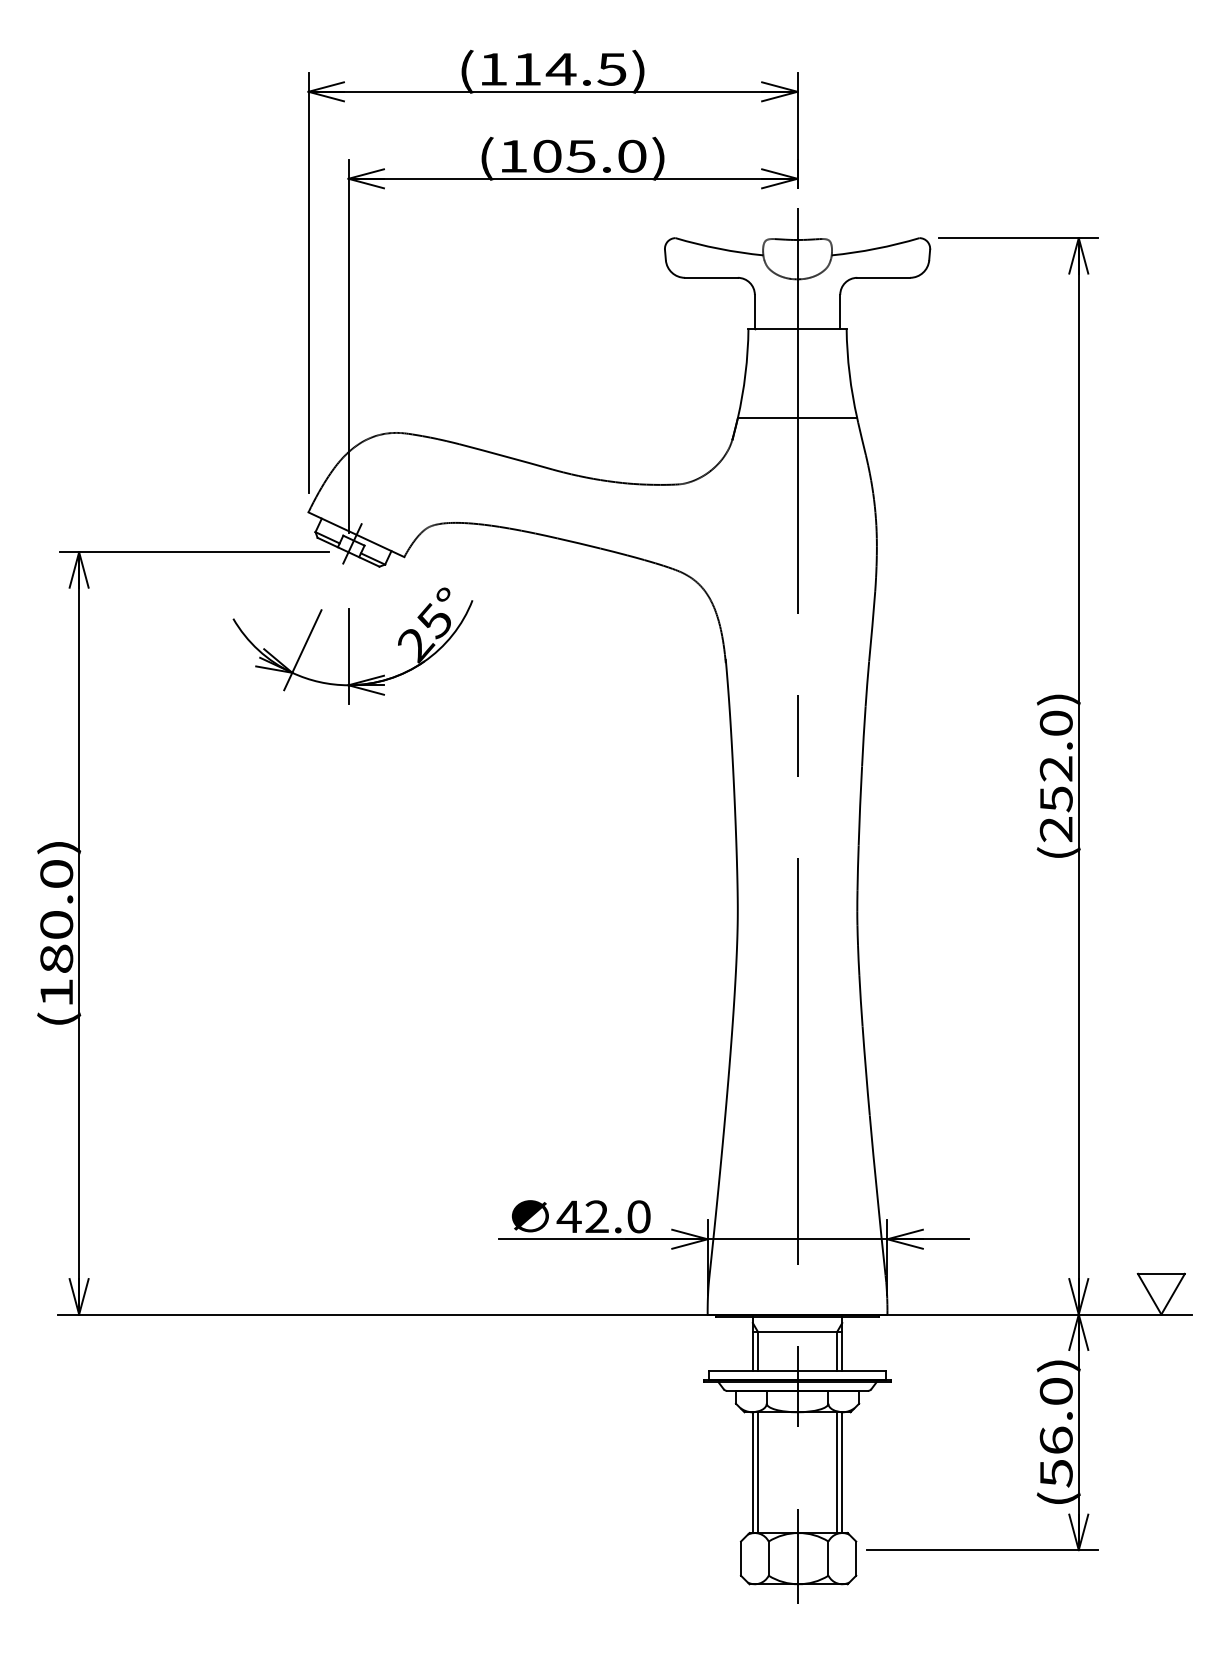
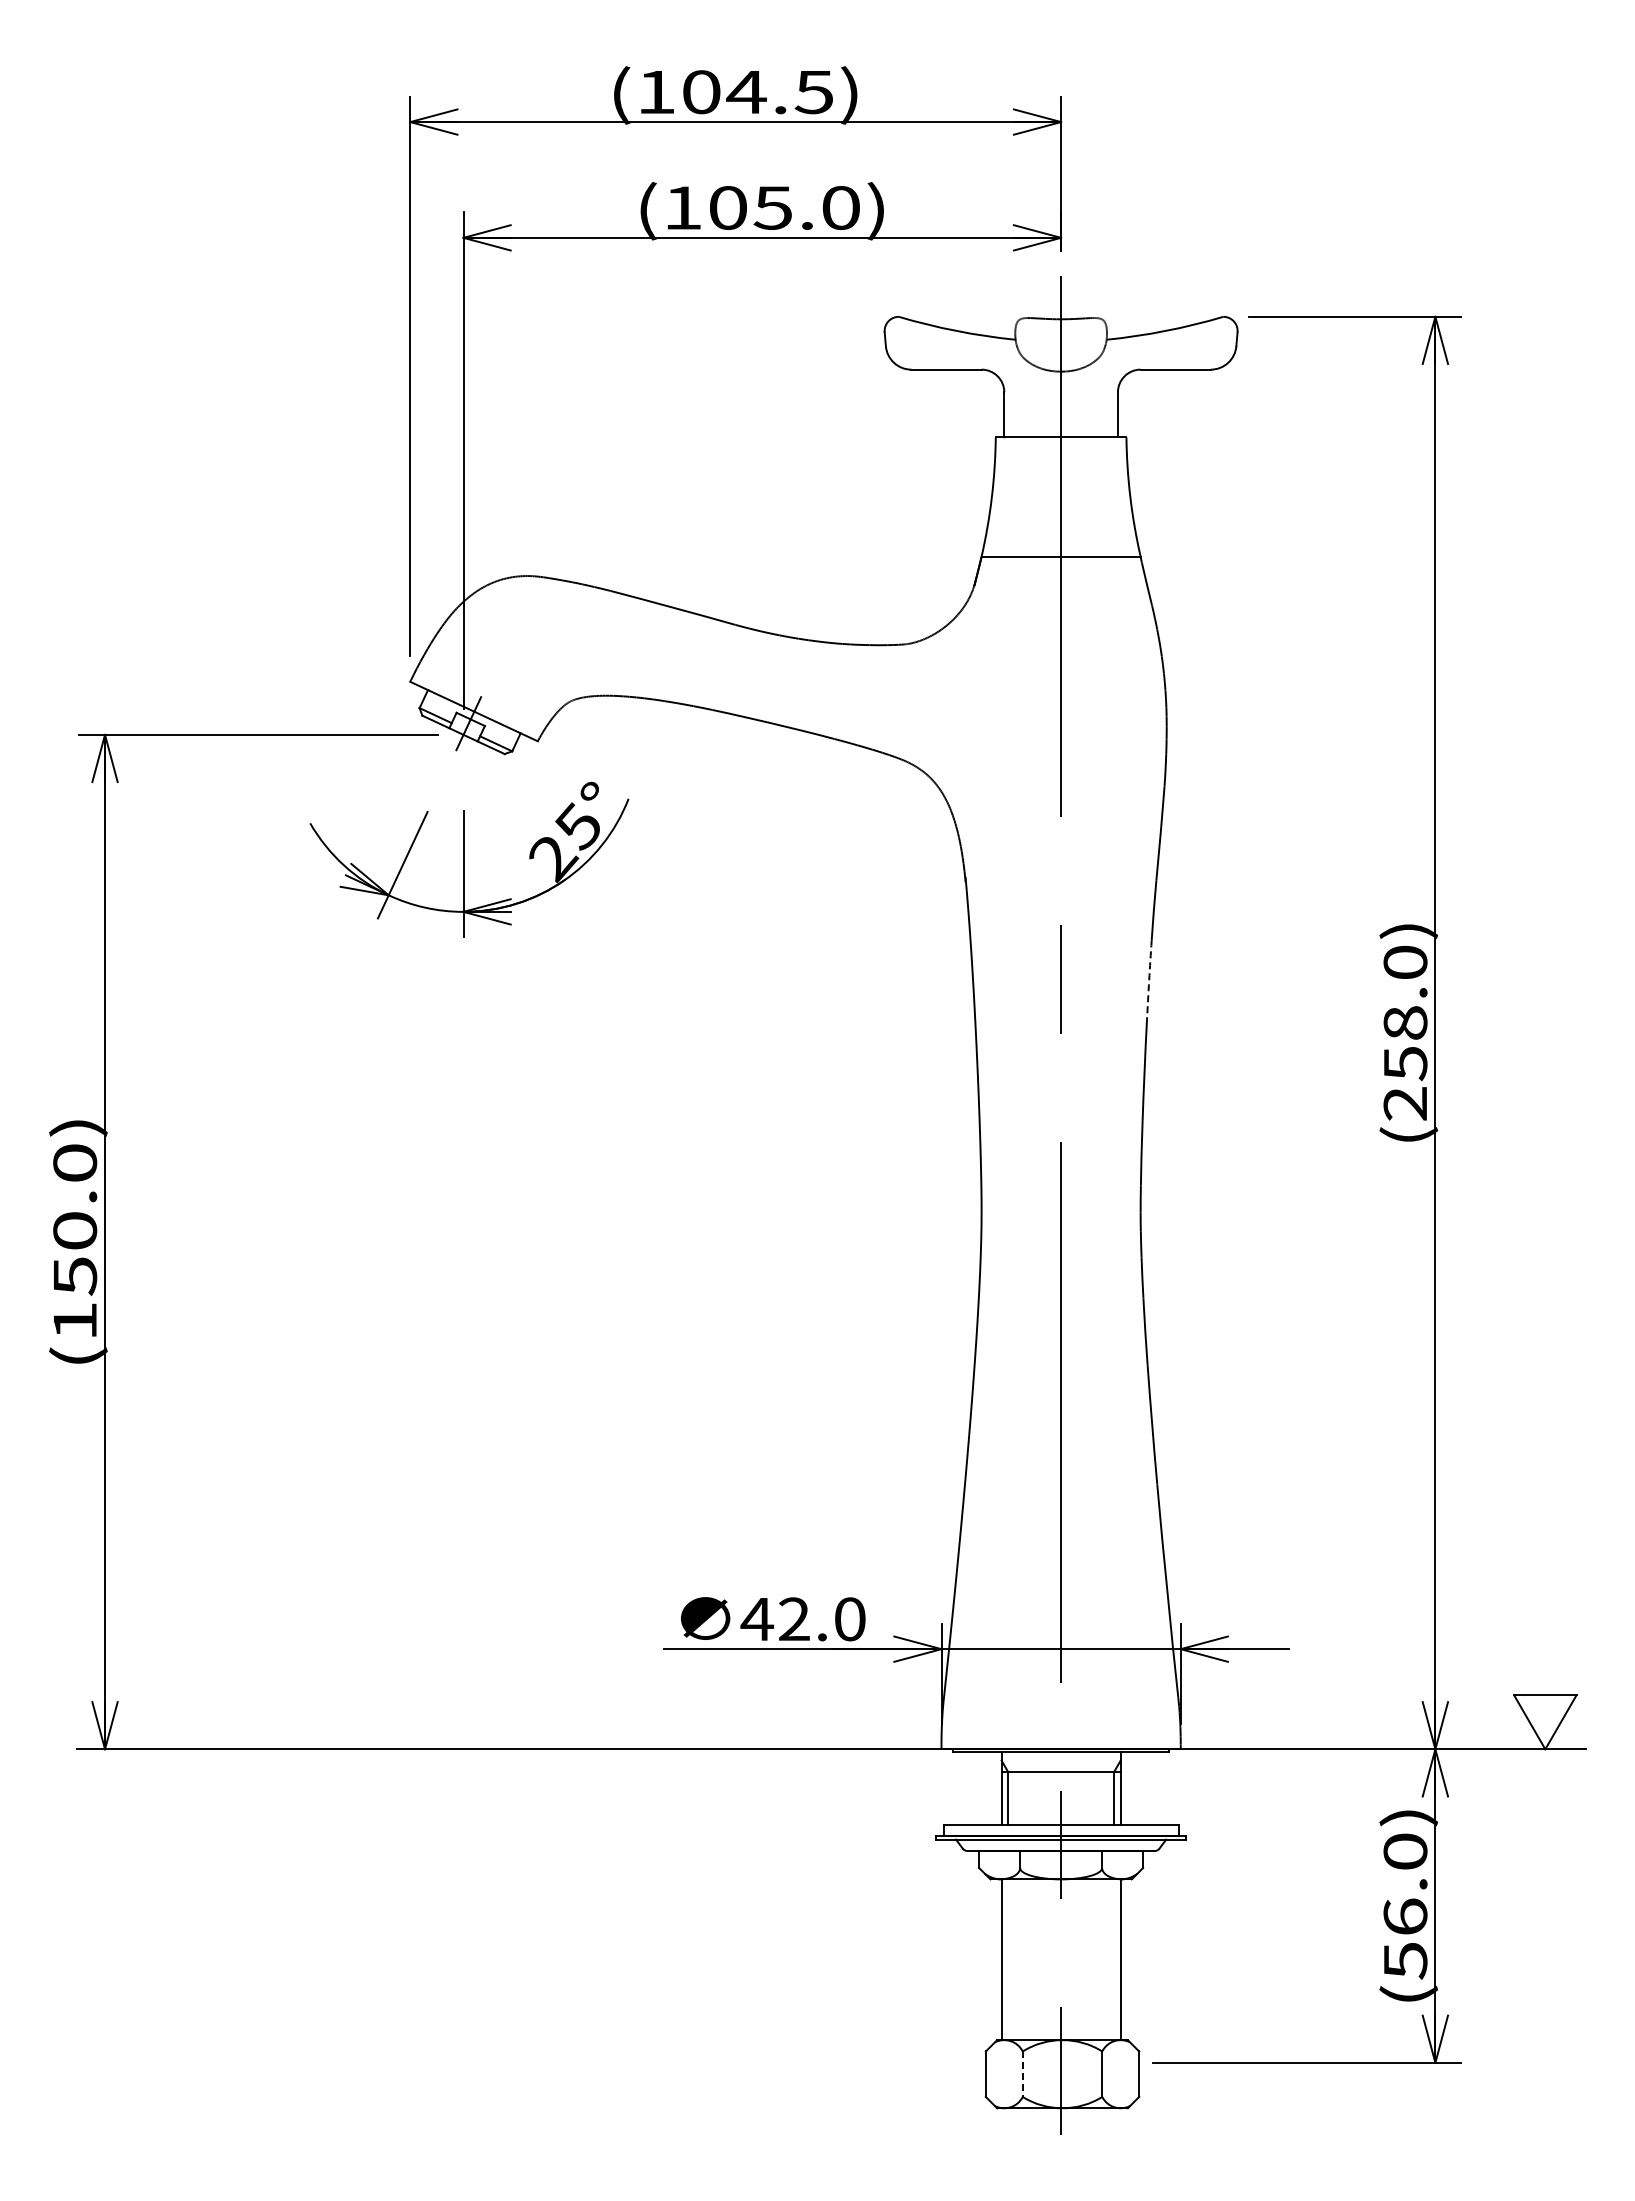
text: (527, 69) -> (701, 92), (114.5) -> (104.5)
arc: (863, 736) -> (1149, 980), solid -> dashed
text: (1056, 768) -> (1405, 1022), (252.0) -> (258.0)
text: (56, 959) -> (75, 1276), (180.0) -> (150.0)
line: (758, 1472) -> (1008, 1959), removed
line: (837, 1472) -> (1114, 1959), removed
line: (768, 1558) -> (1022, 2074), solid -> dashed

